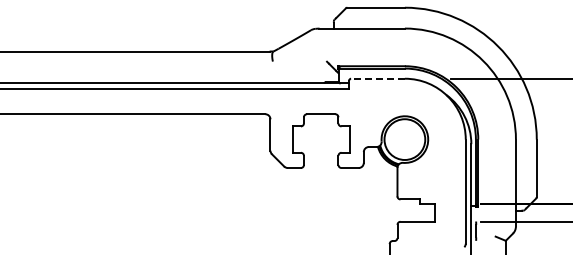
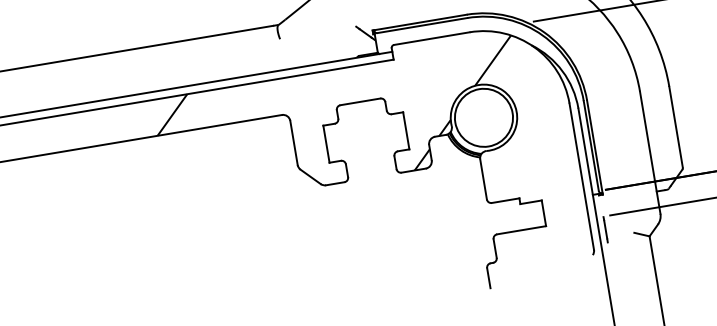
line: (378, 78) -> (432, 38), dashed -> solid
hatch: (304, 126) -> (339, 123), added

